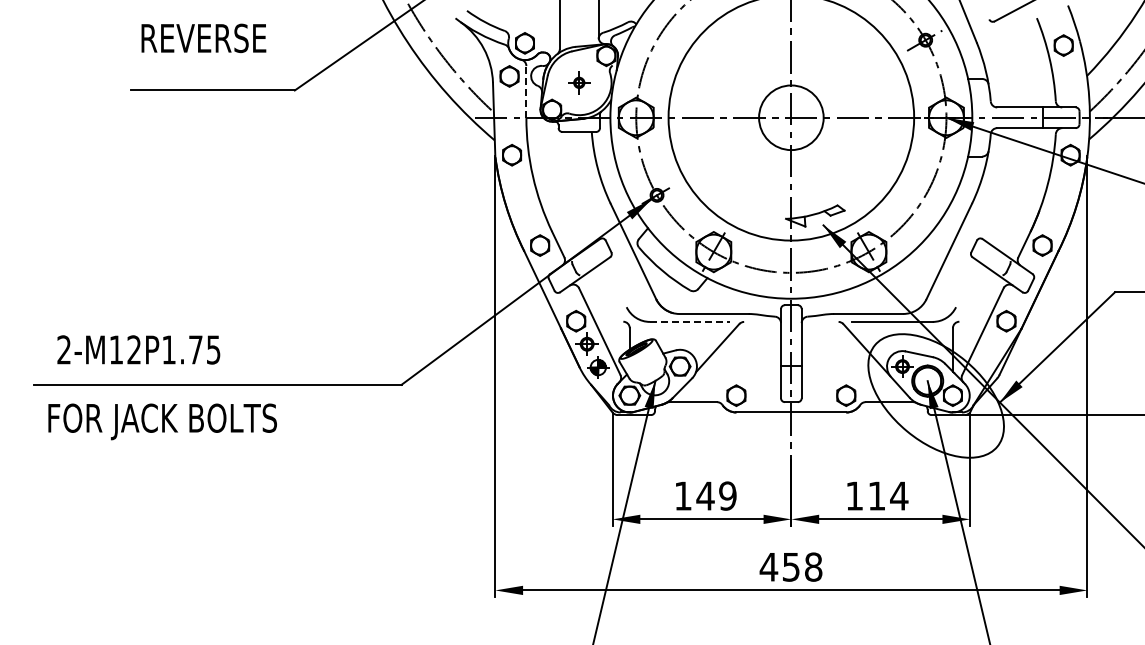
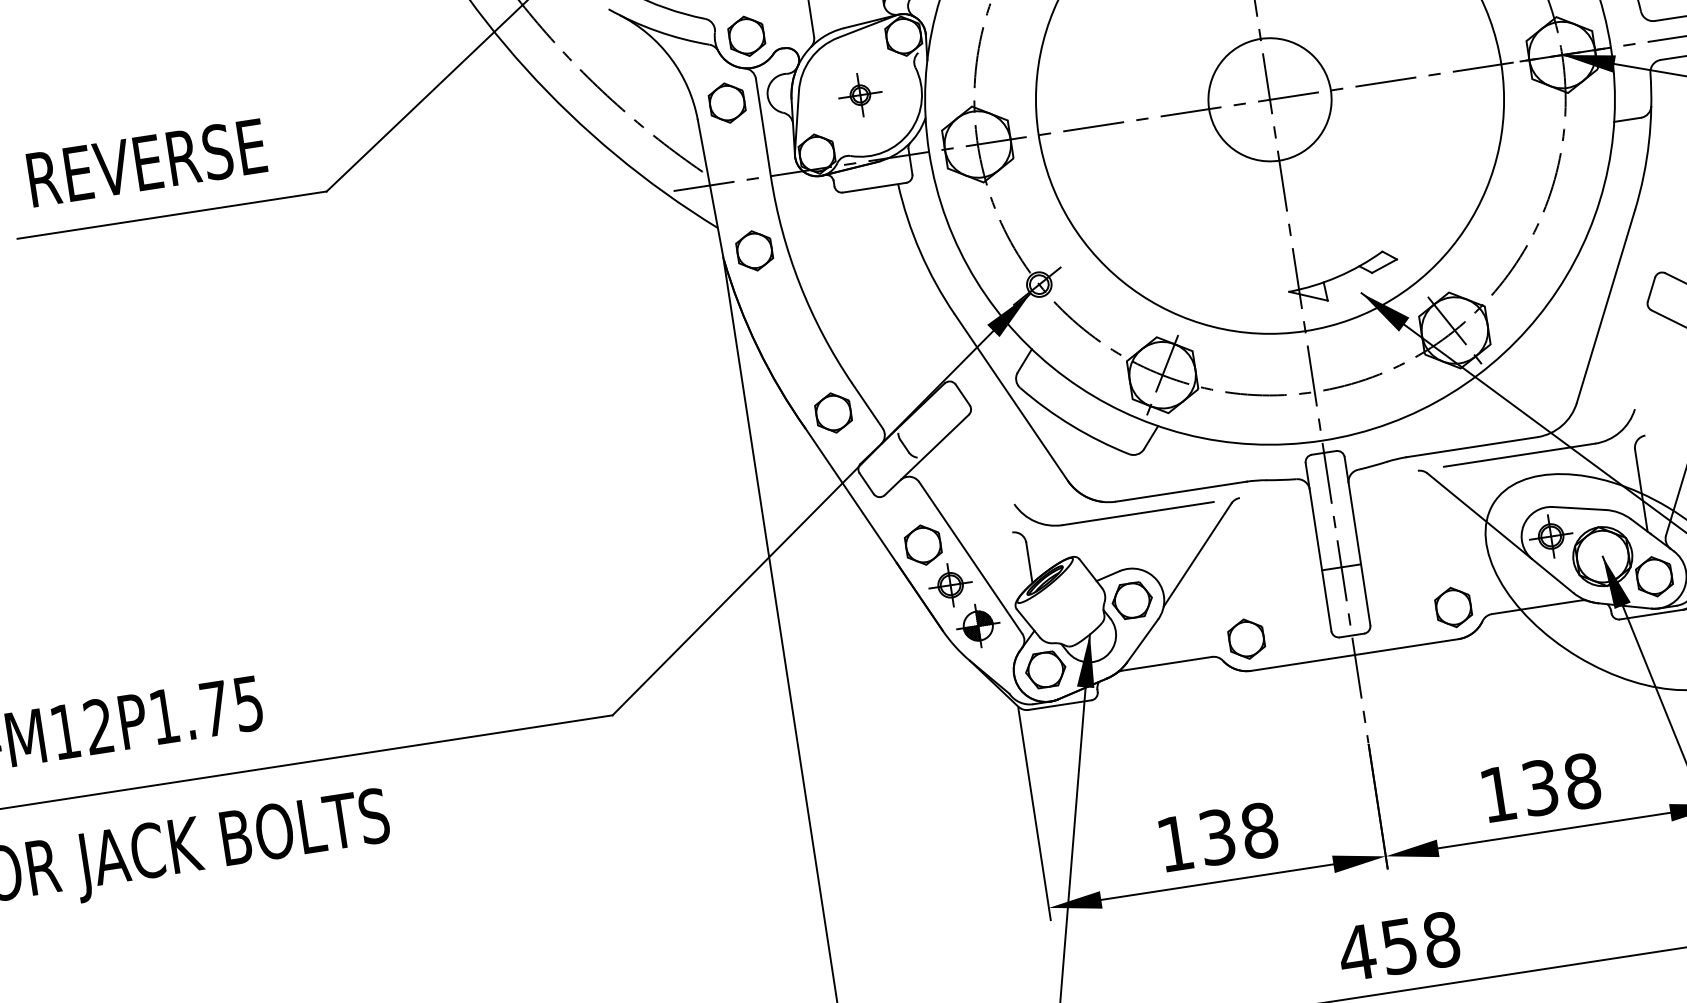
text: (203, 38) -> (146, 163), moved
line: (526, 91) -> (763, 126), dashed -> solid
line: (690, 321) -> (1138, 512), dashed -> solid
text: (716, 495) -> (1237, 832), 149 -> 138
text: (888, 495) -> (1561, 783), 114 -> 138

